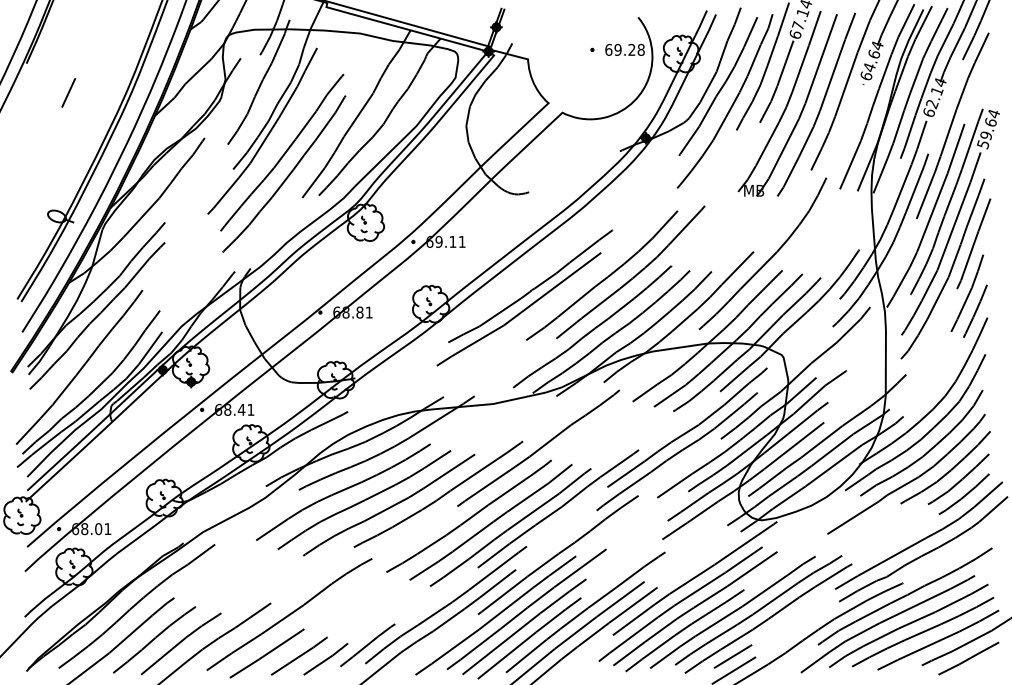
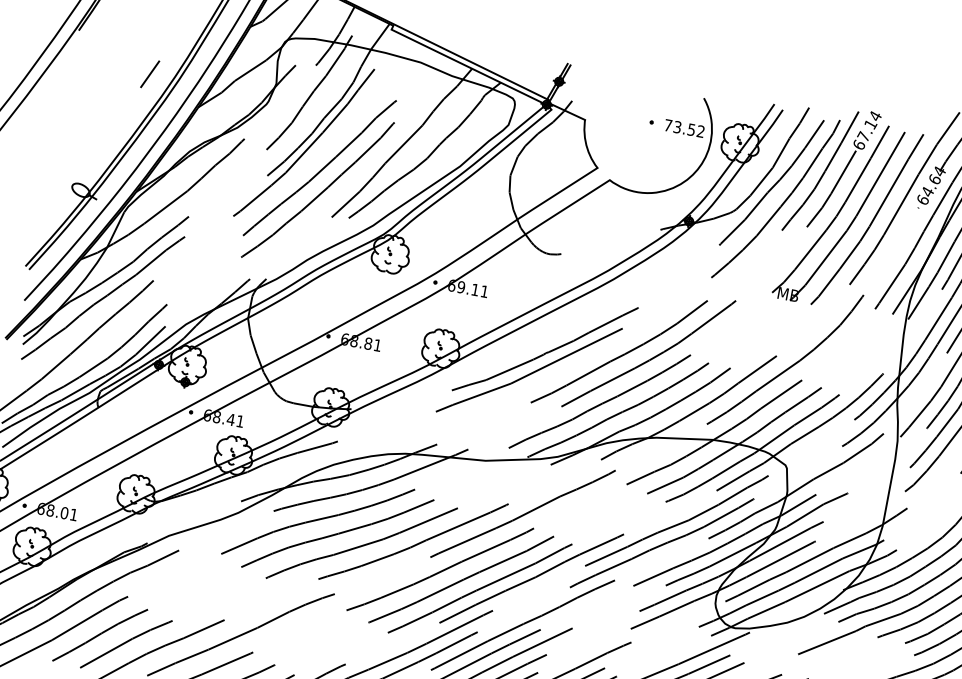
text: (624, 49) -> (684, 128), 69.28 -> 73.52
line: (68, 92) -> (149, 73), moved

